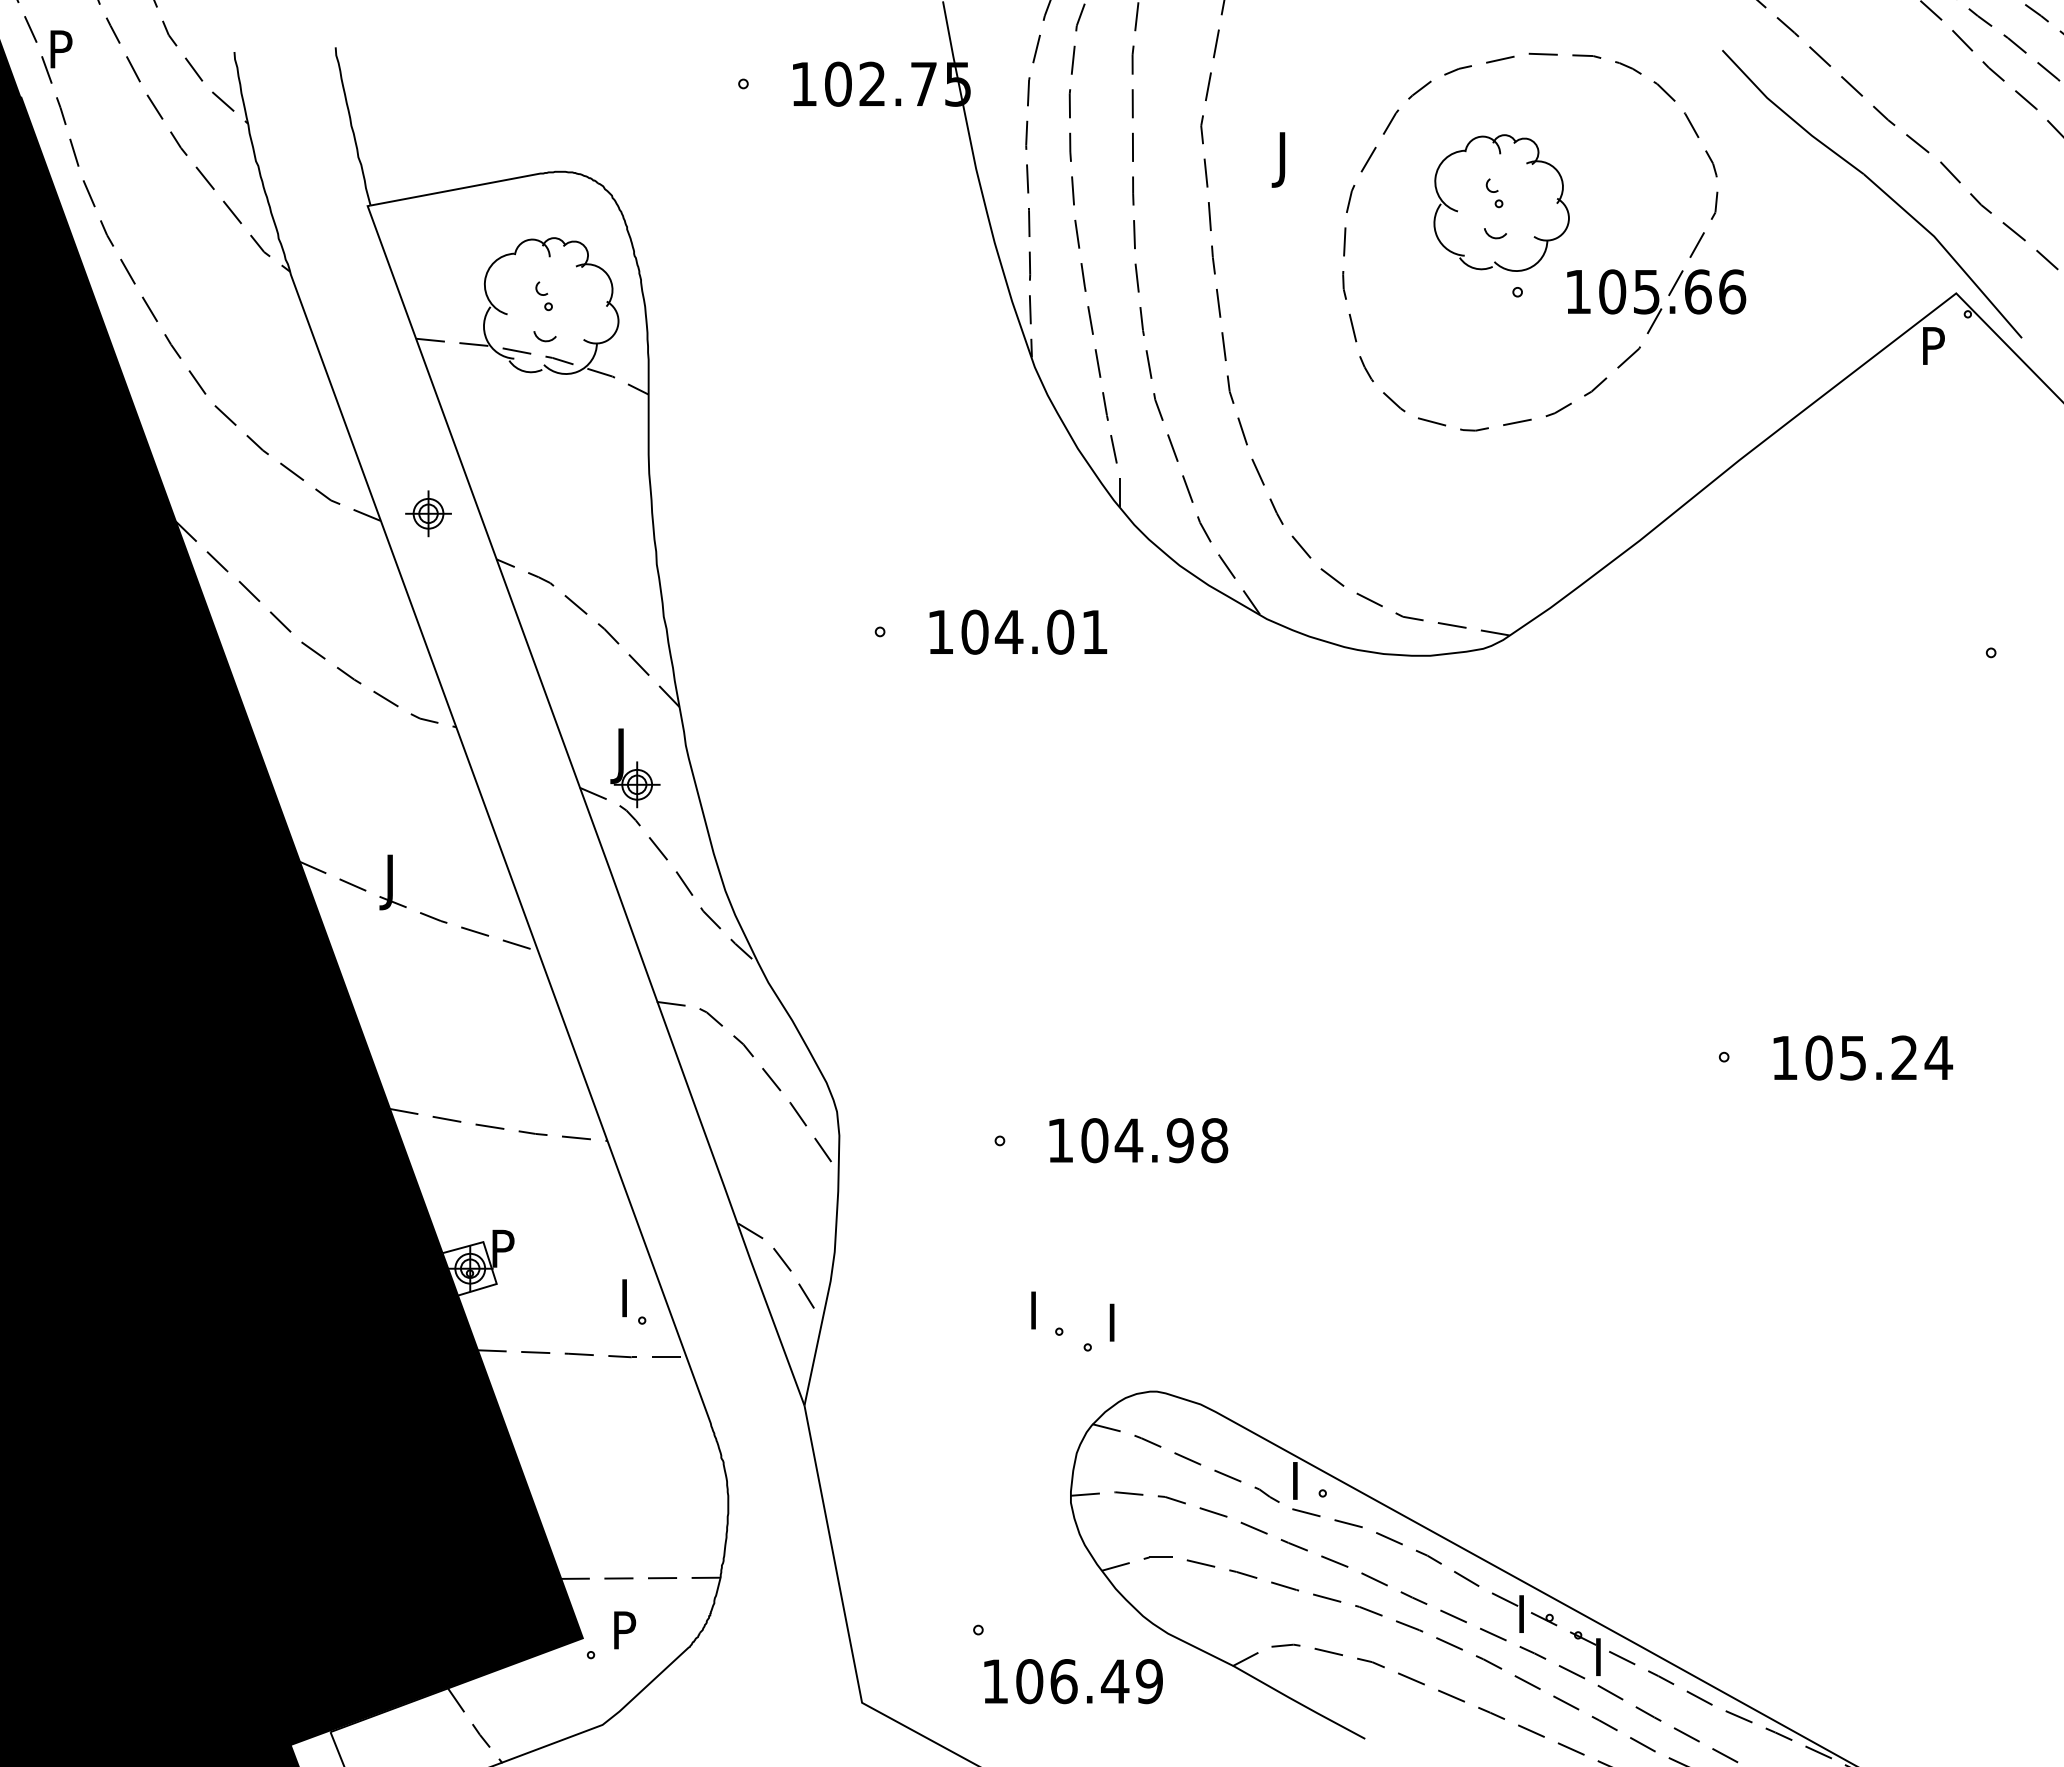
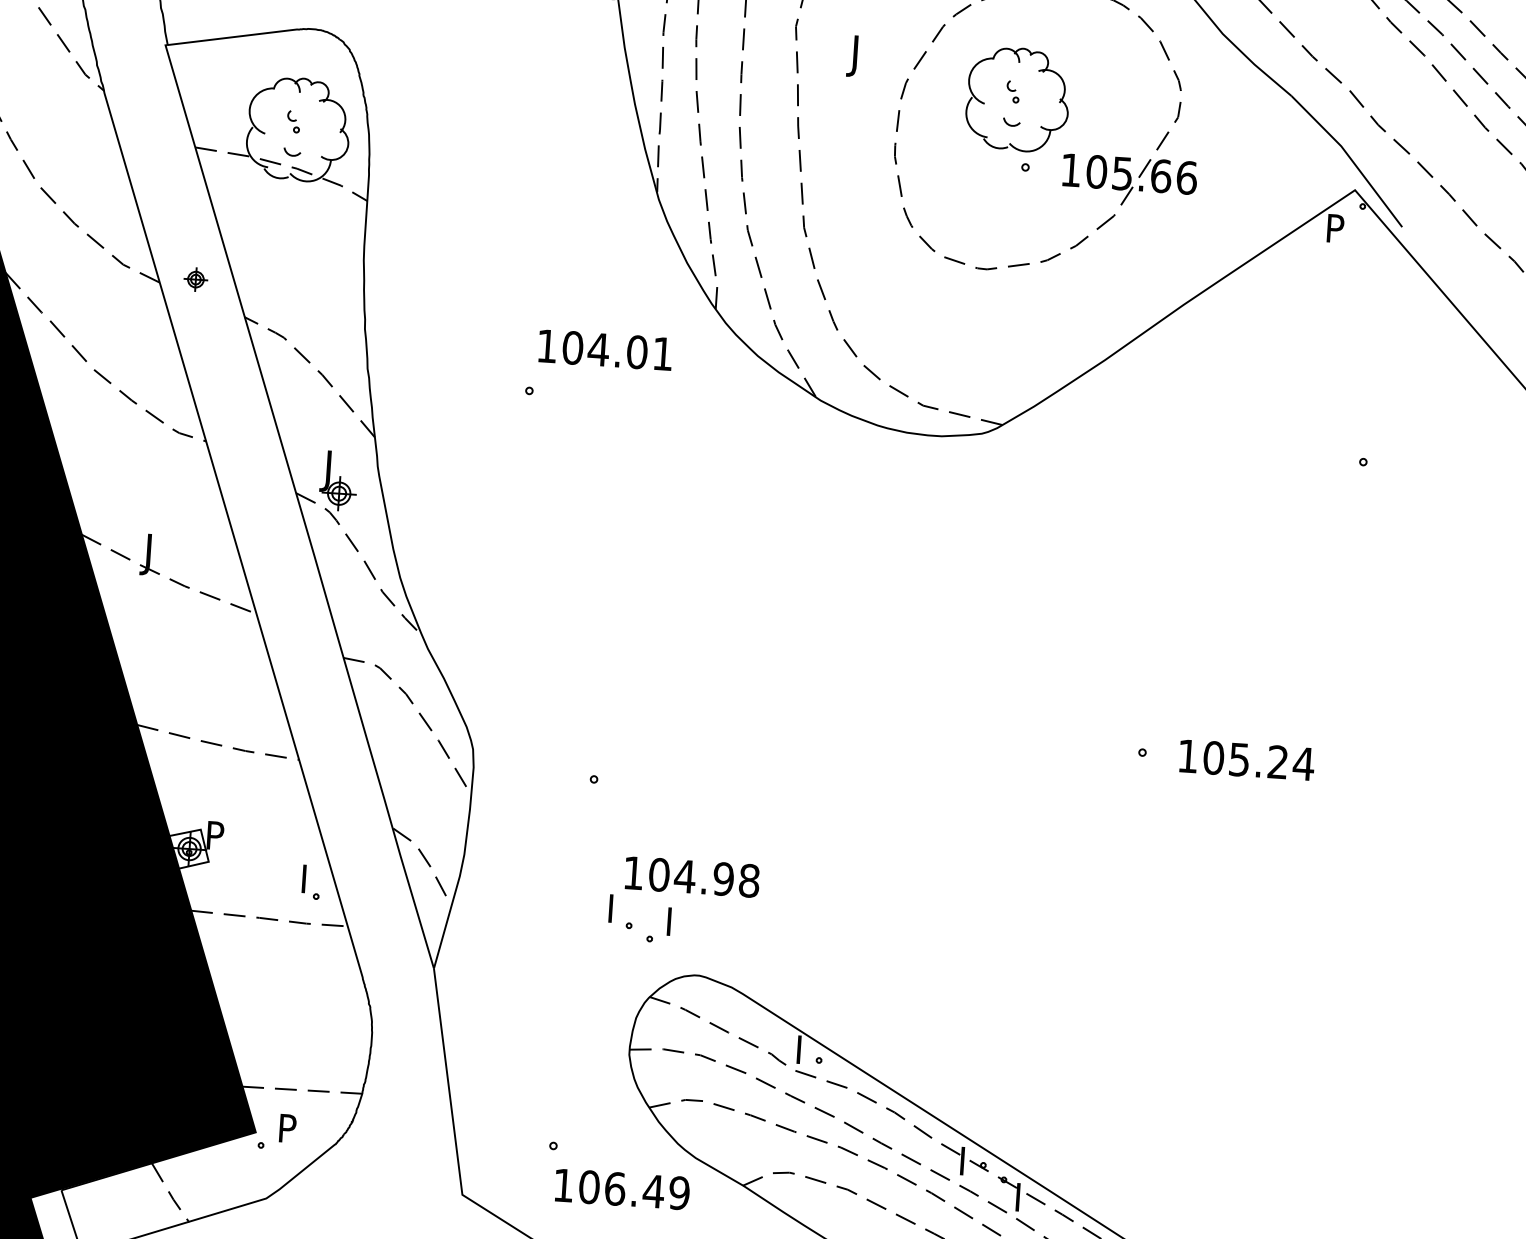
part: (428, 513) -> (195, 279), size x0.7
text: (1018, 631) -> (605, 349), moved
text: (1138, 1140) -> (692, 876), moved

